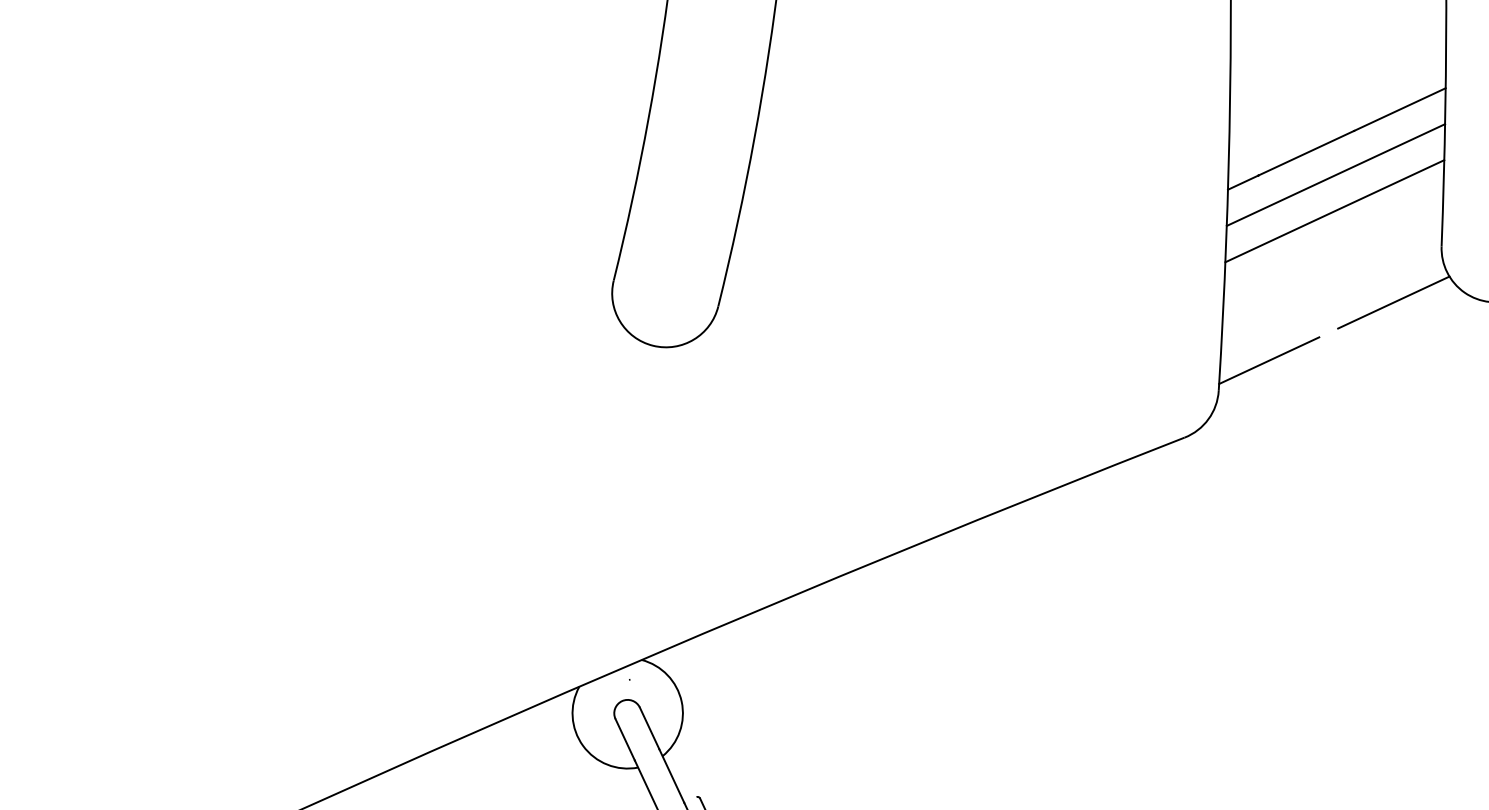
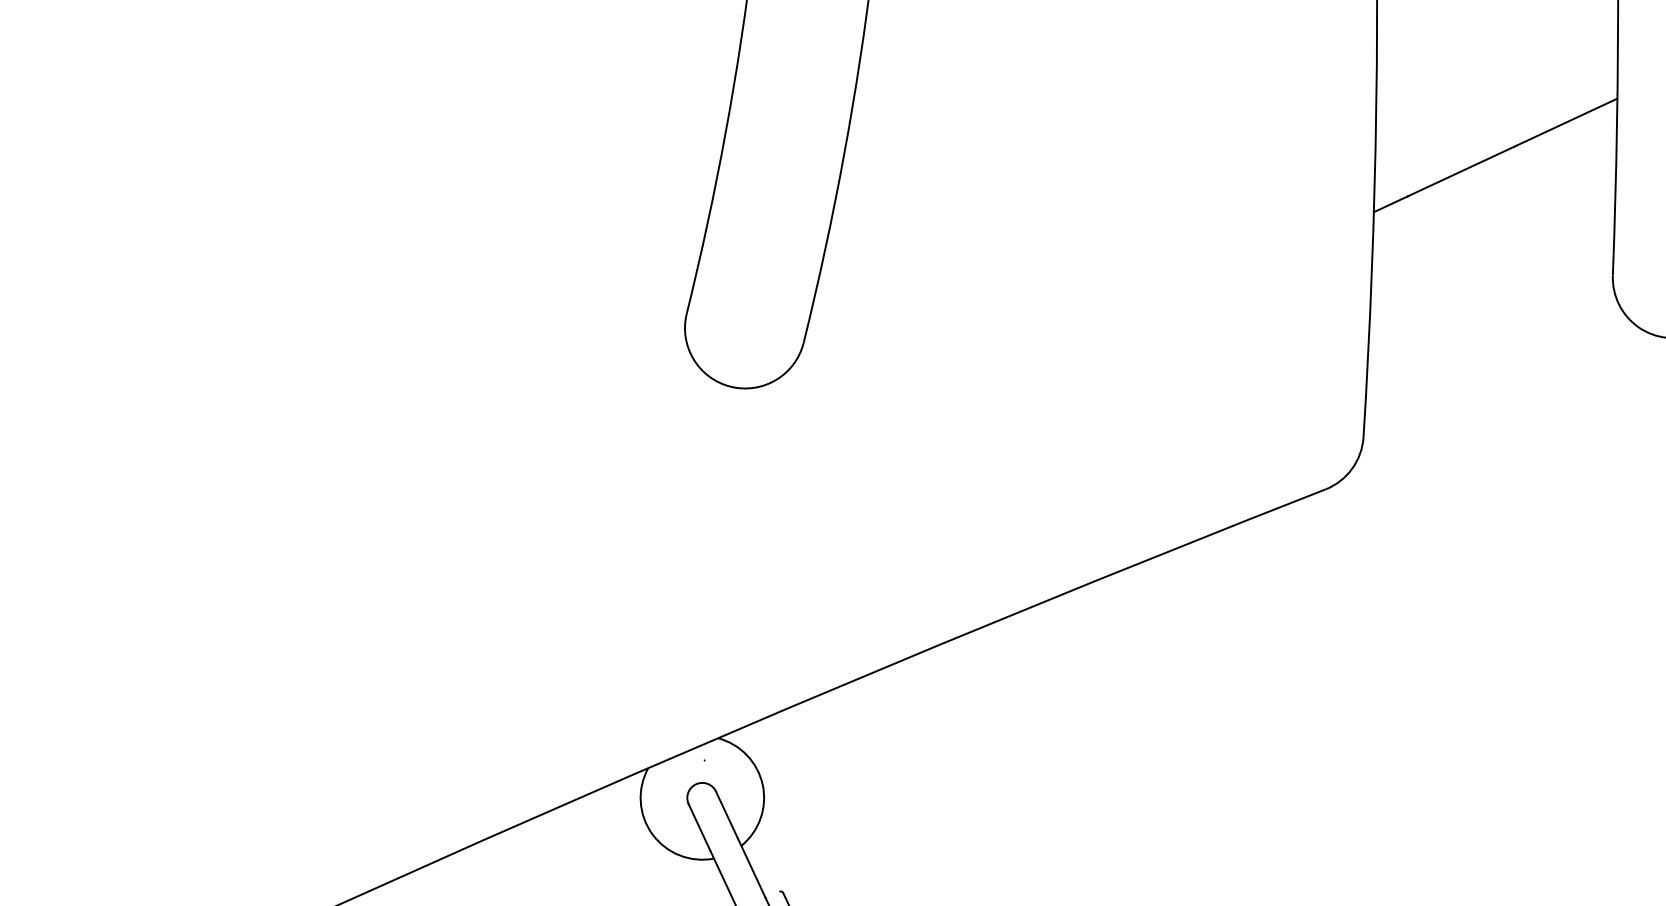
line: (1335, 174) -> (1494, 195), removed
line: (1334, 211) -> (1493, 236), removed
line: (1393, 302) -> (1559, 338), removed
line: (1269, 360) -> (1420, 403), removed

